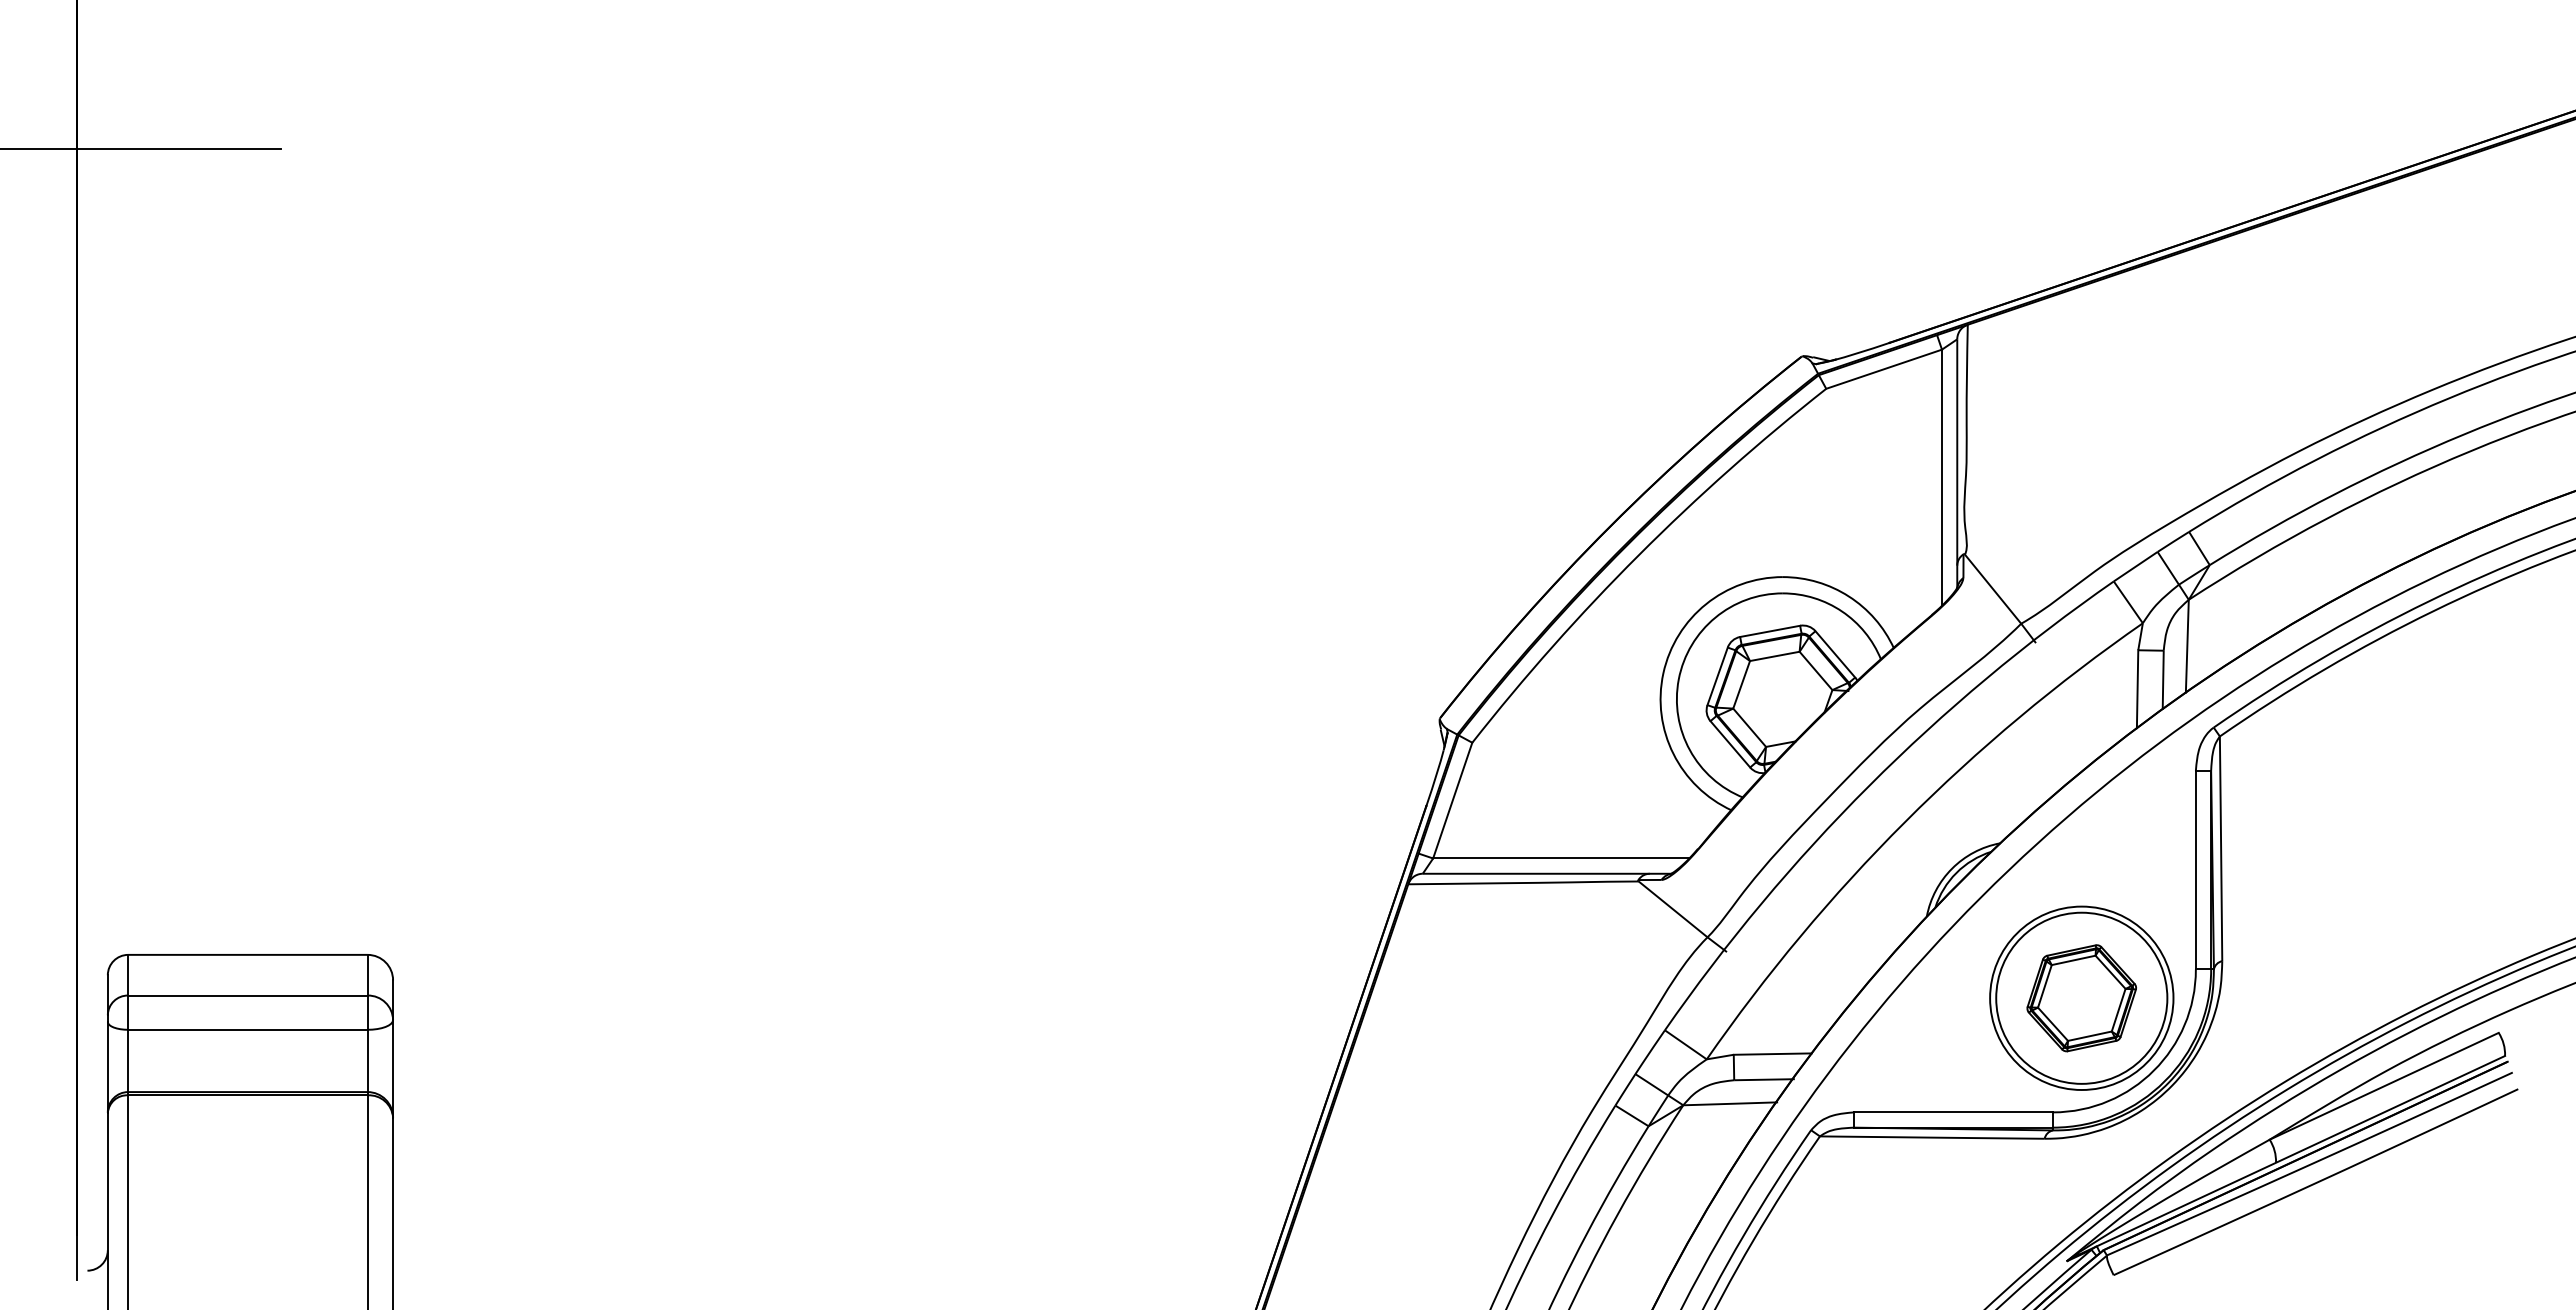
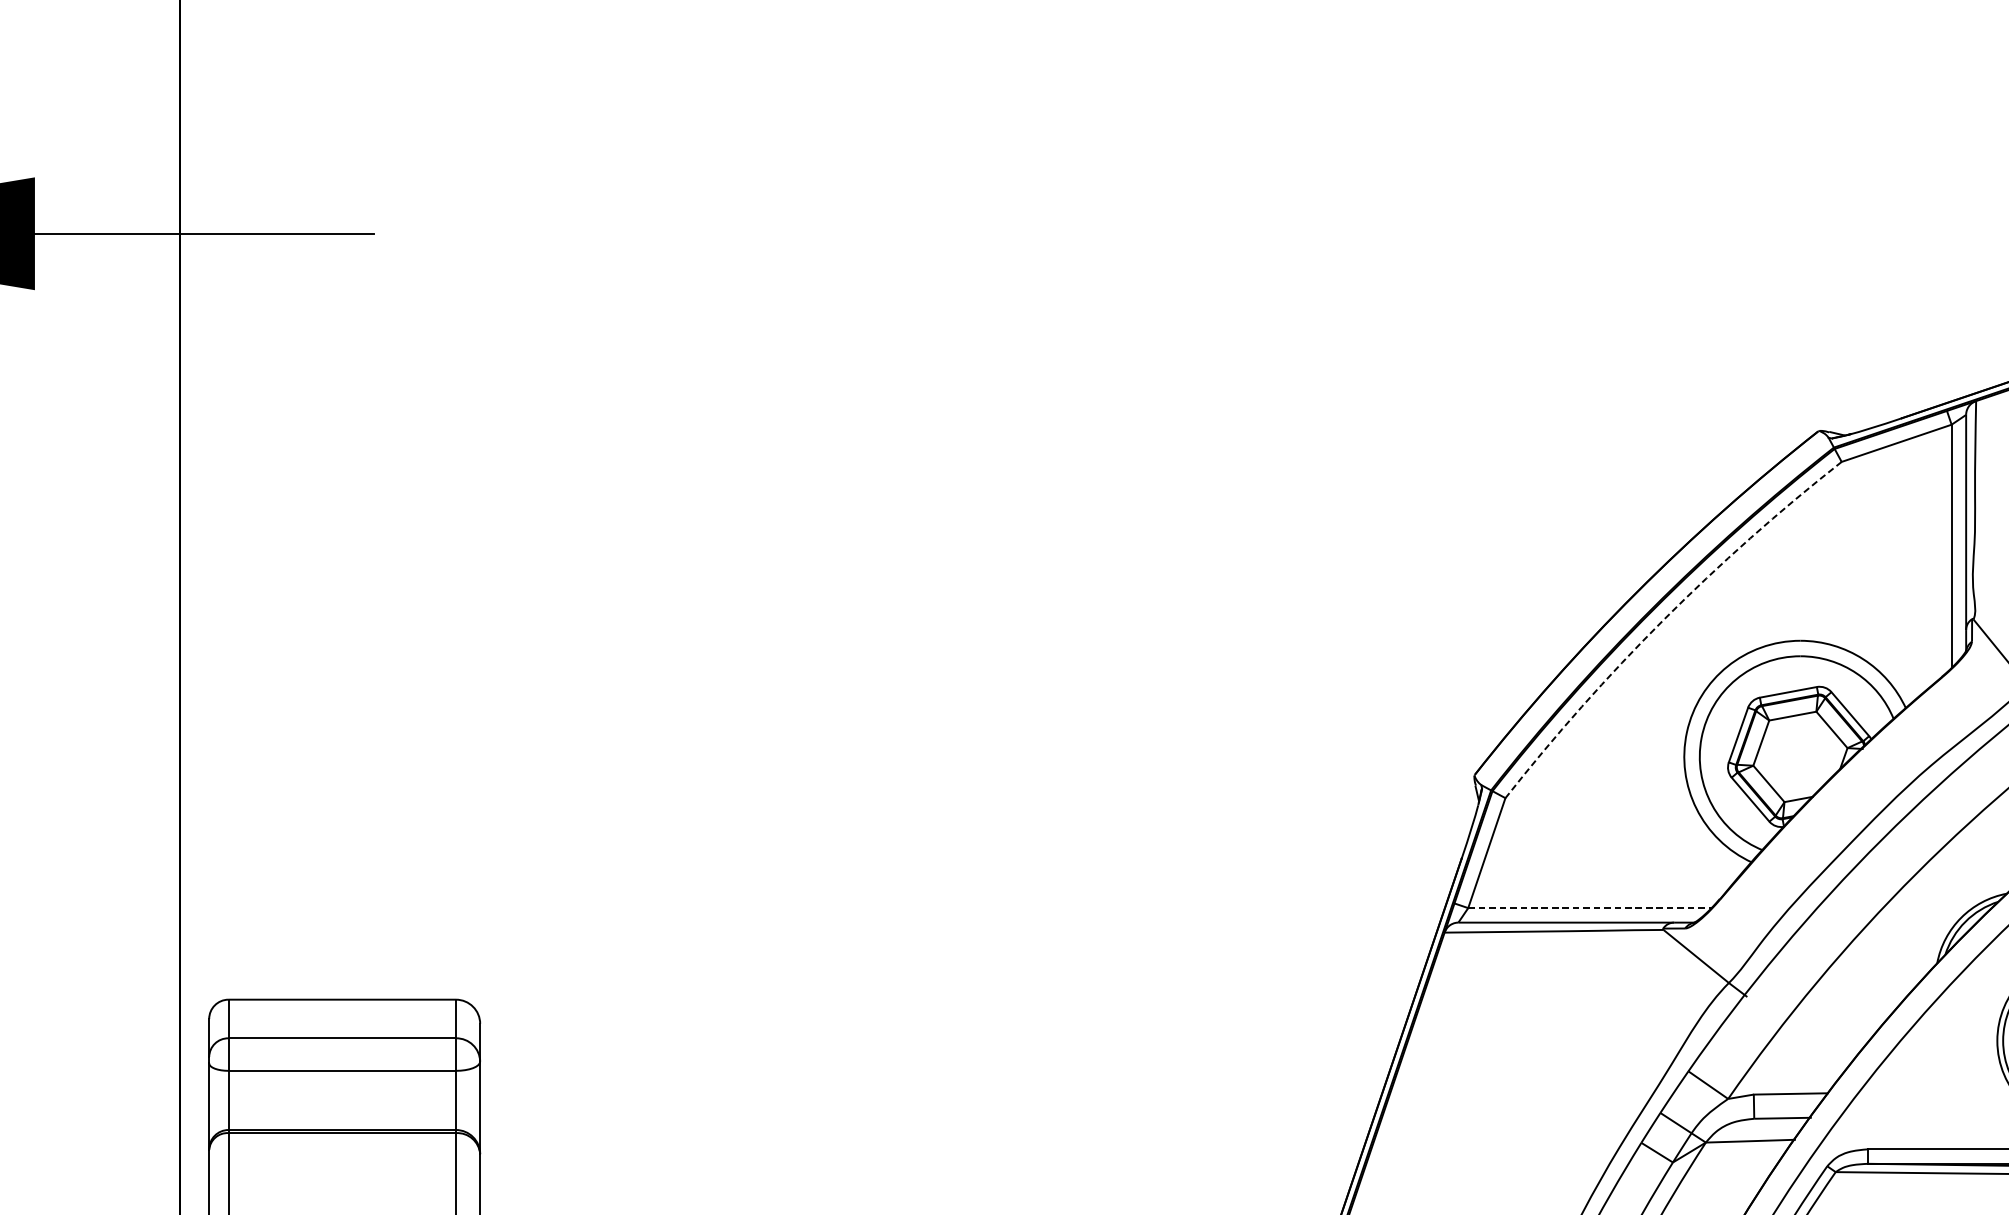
arc: (1638, 555) -> (1663, 620), solid -> dashed
line: (1561, 858) -> (1590, 908), solid -> dashed

